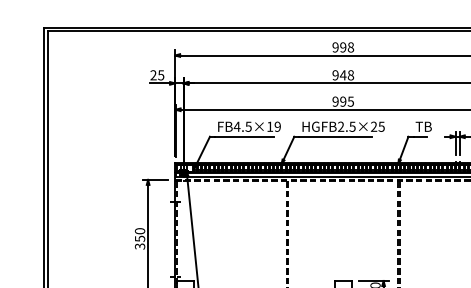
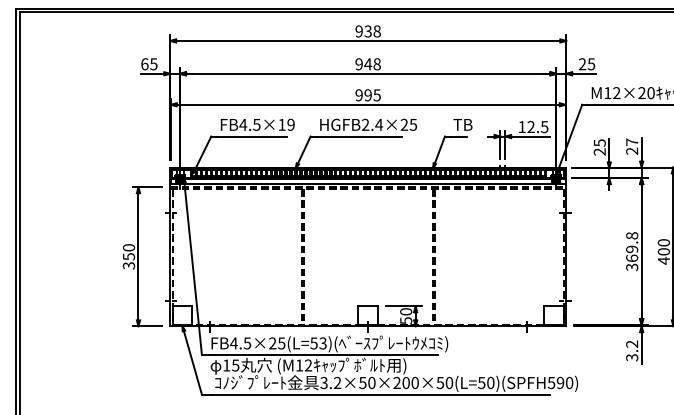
text: (342, 47) -> (367, 31), 998 -> 938
text: (153, 75) -> (144, 64), 25 -> 65
text: (352, 126) -> (379, 124), HGFB2.5×25 -> HGFB2.4×25

